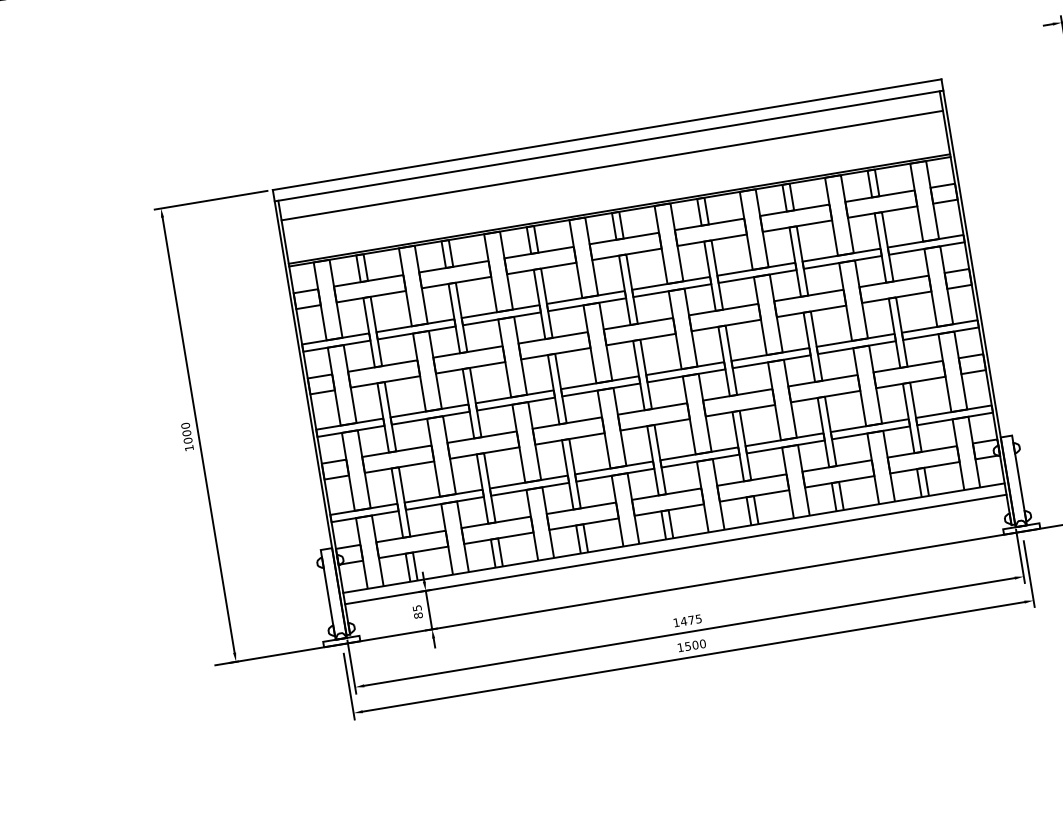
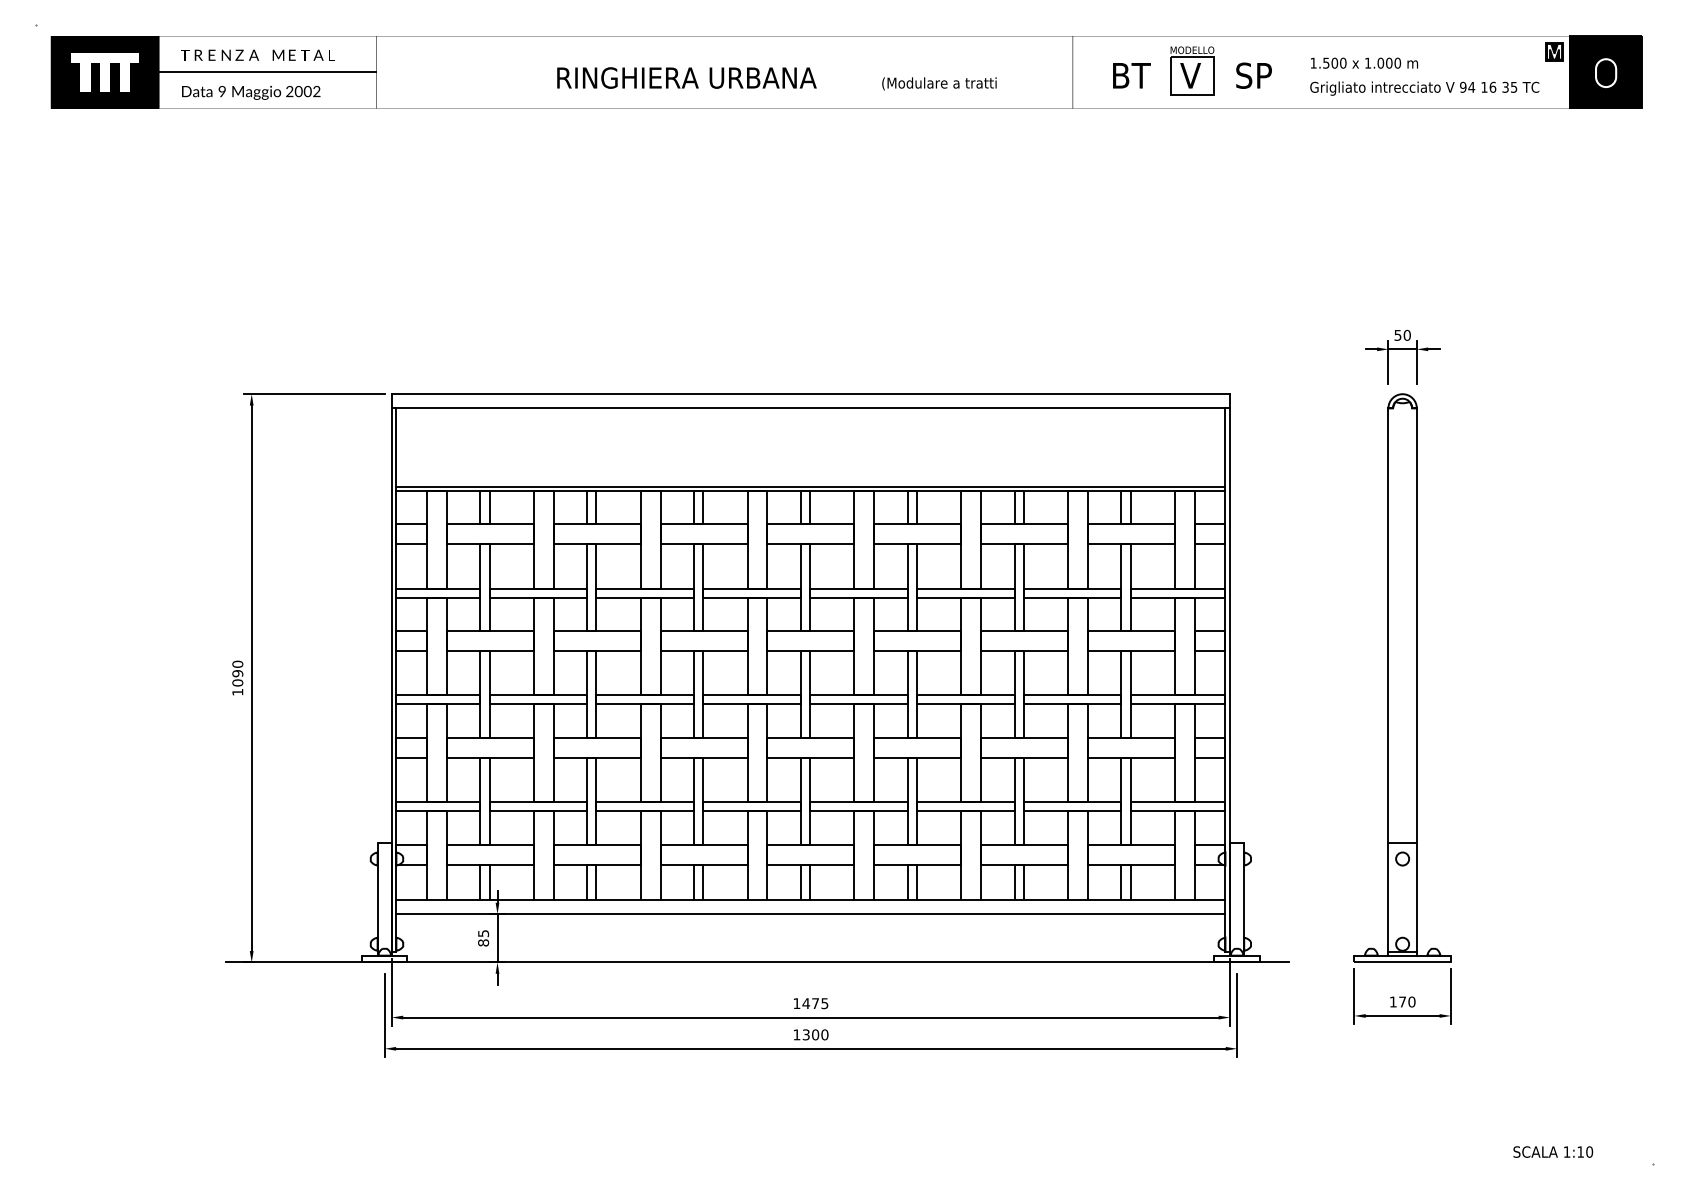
line: (611, 165) -> (810, 432), removed
text: (186, 433) -> (237, 673), 1000 -> 1090
text: (688, 646) -> (806, 1034), 1500 -> 1300

